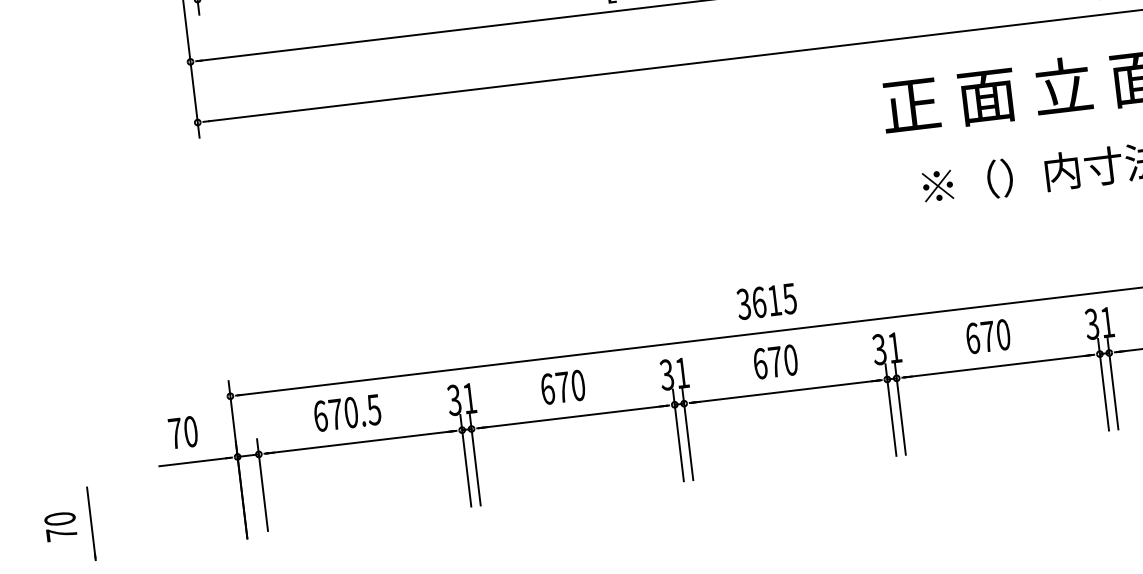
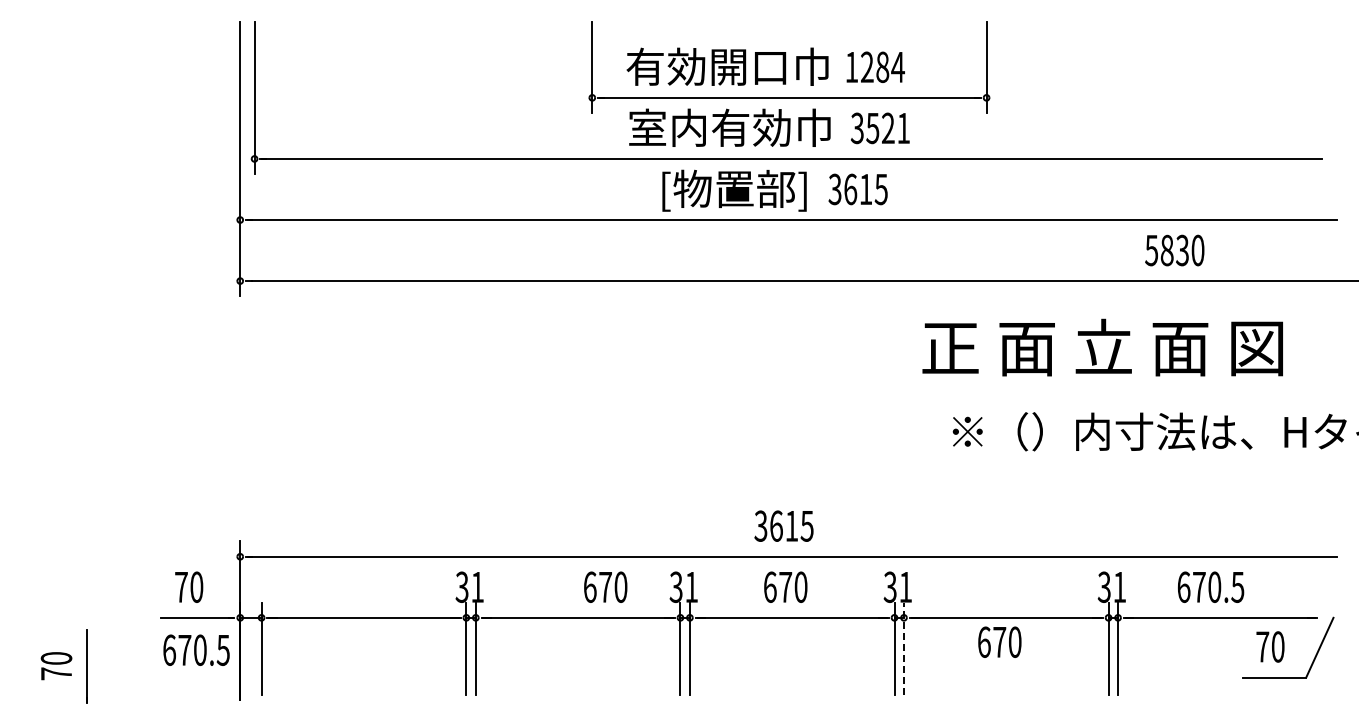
text: (987, 335) -> (999, 641), moved
text: (562, 386) -> (605, 586), moved
line: (899, 408) -> (903, 648), solid -> dashed
text: (347, 412) -> (196, 649), moved

